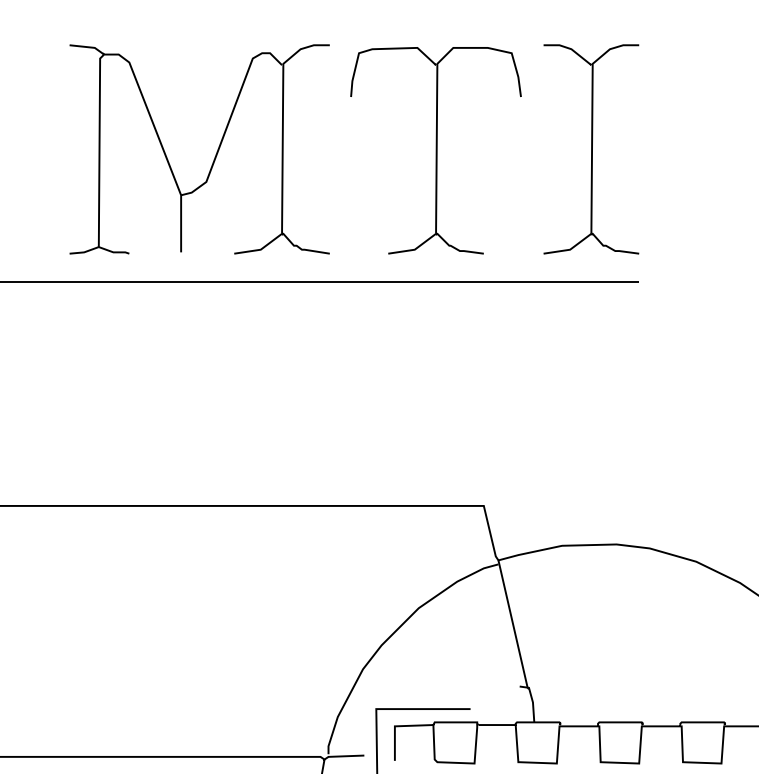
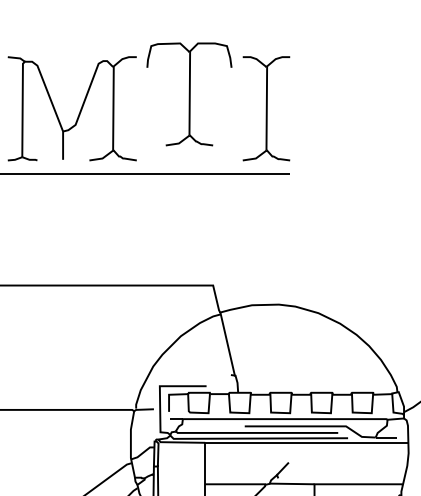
part: (436, 150) -> (189, 94), moved

